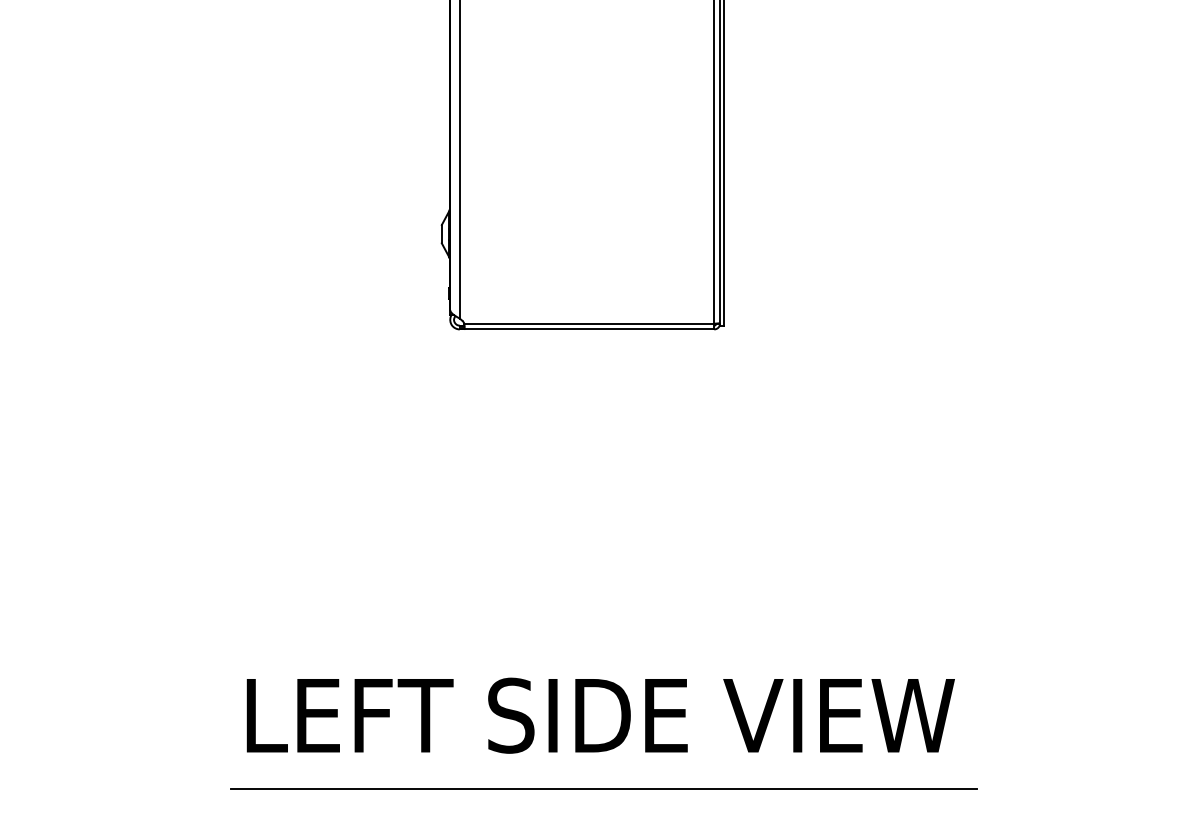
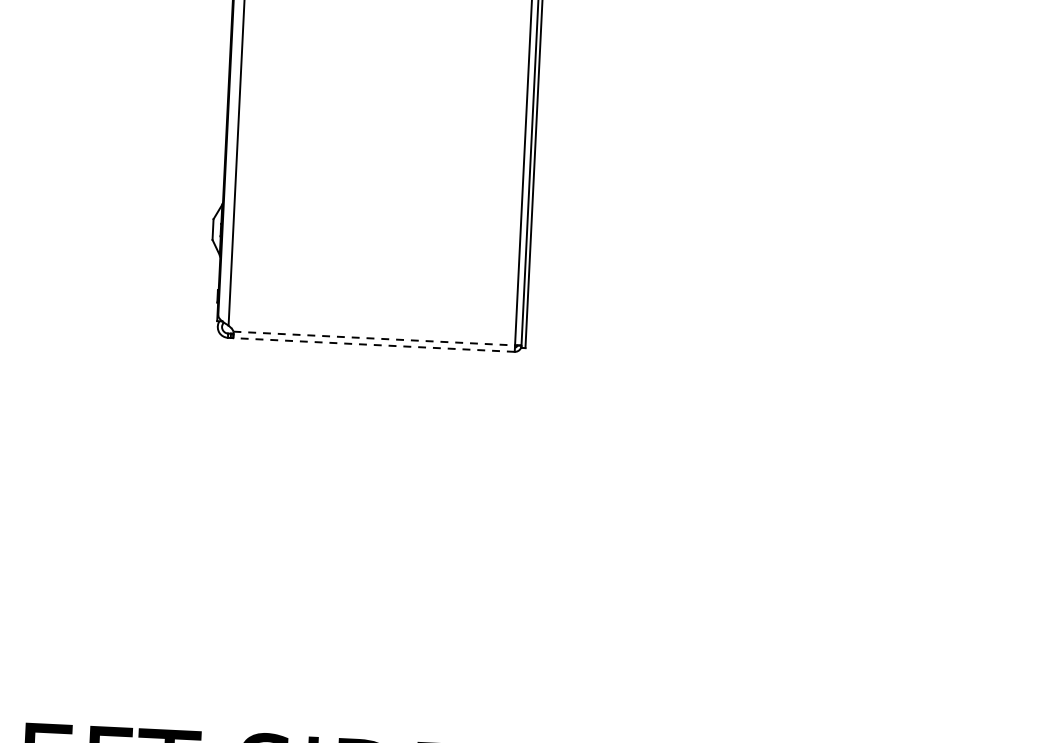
line: (589, 323) -> (374, 338), solid -> dashed
line: (589, 329) -> (374, 345), solid -> dashed

